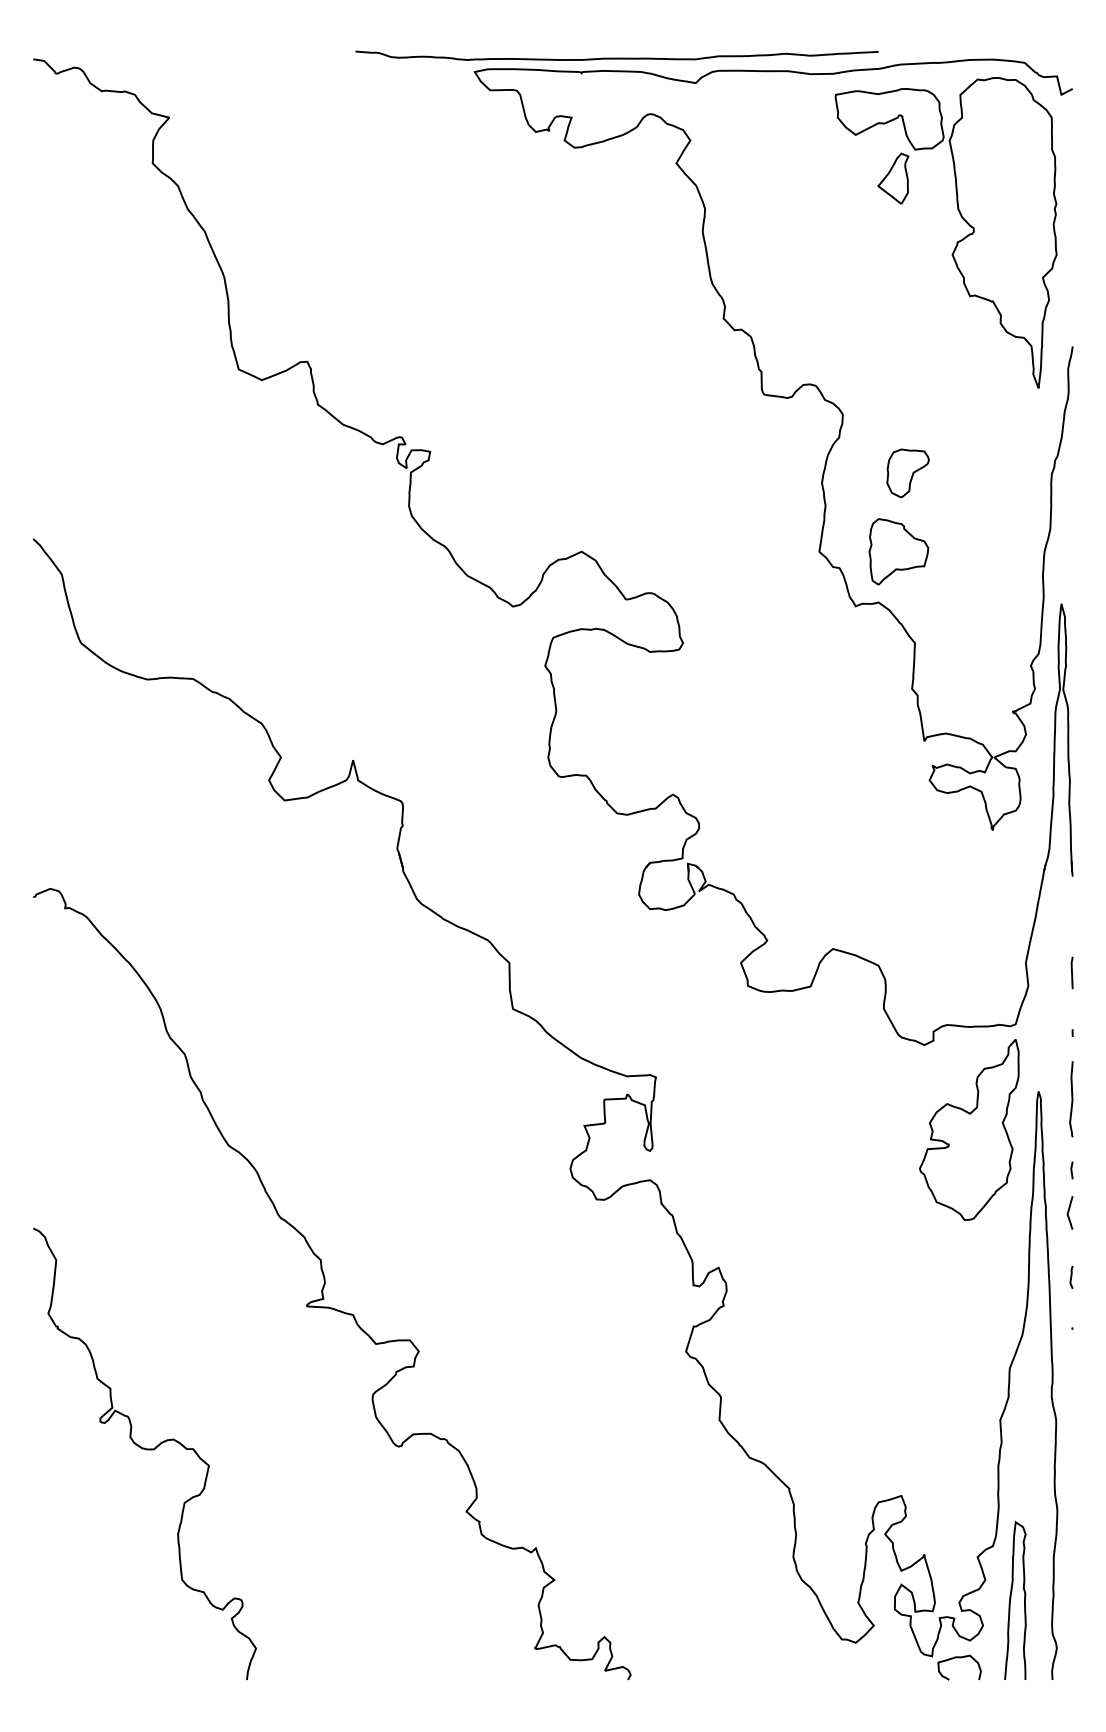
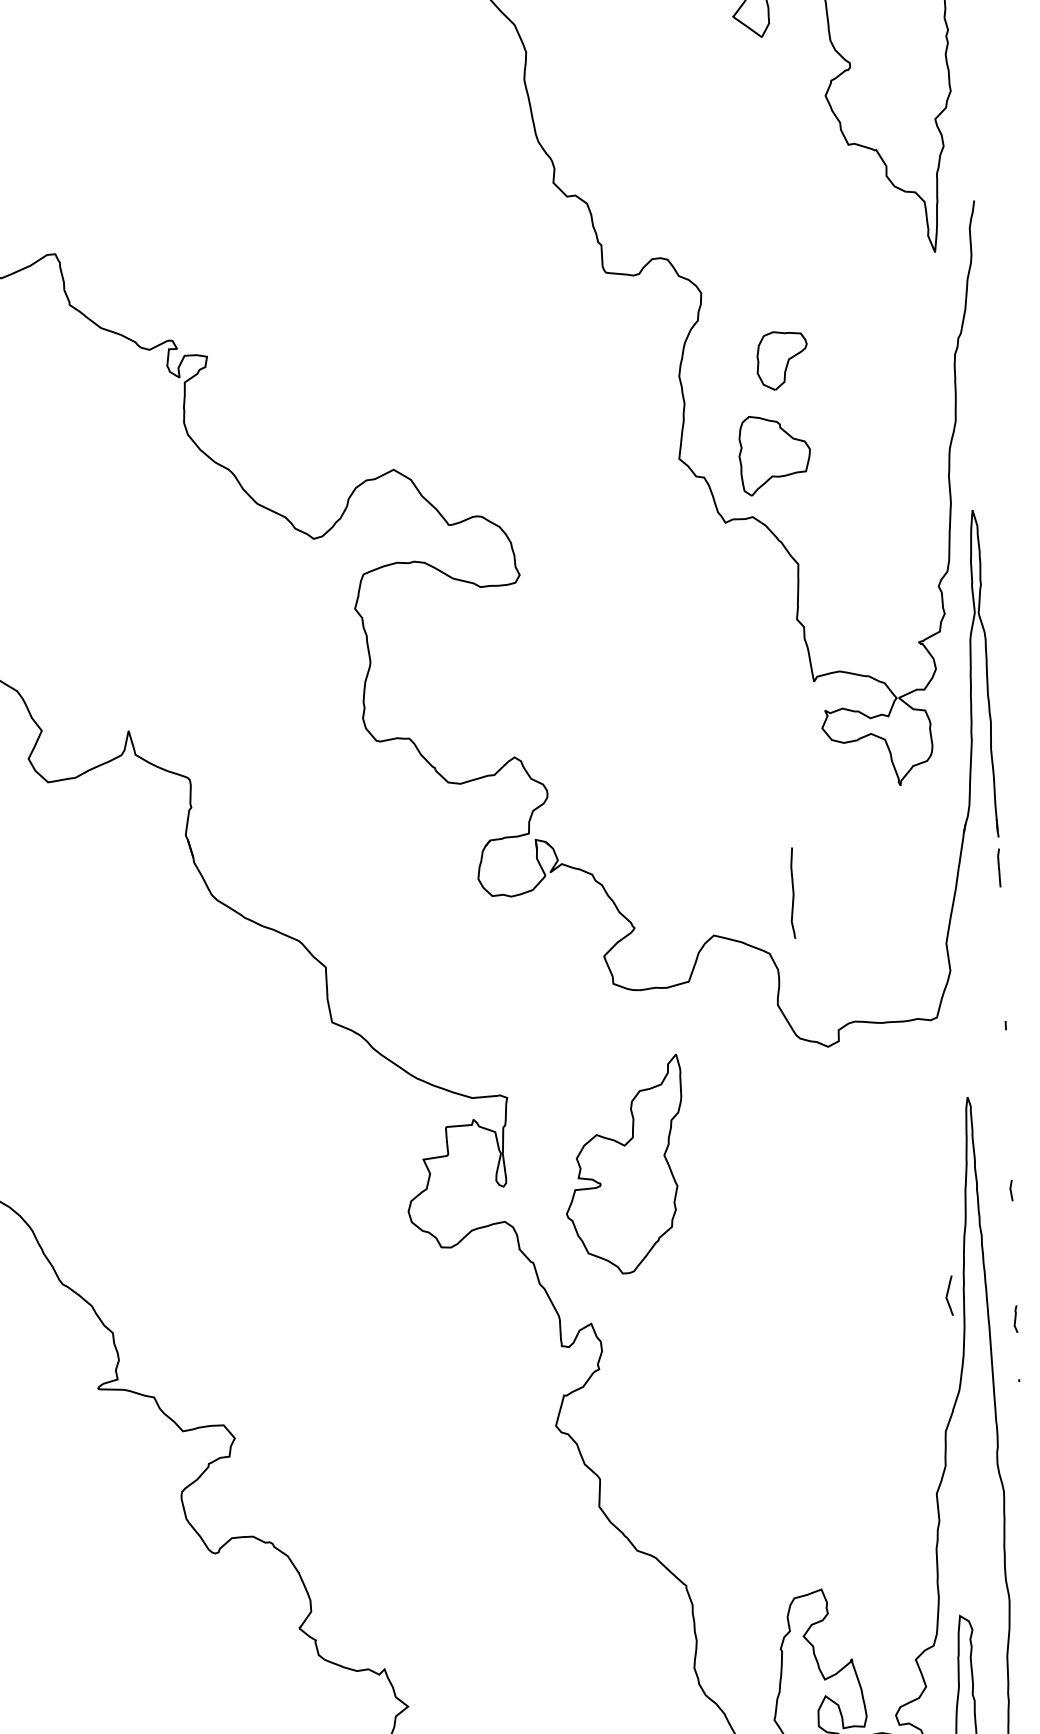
line: (1071, 972) -> (998, 867), moved
curve: (1071, 1099) -> (792, 893), moved
part: (969, 1129) -> (624, 1164), moved
curve: (1069, 1211) -> (948, 1294), moved

